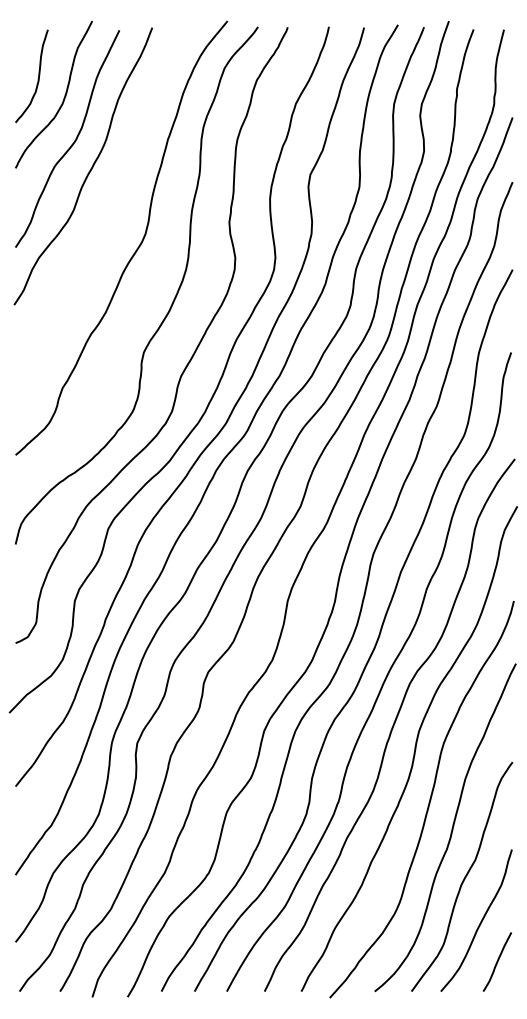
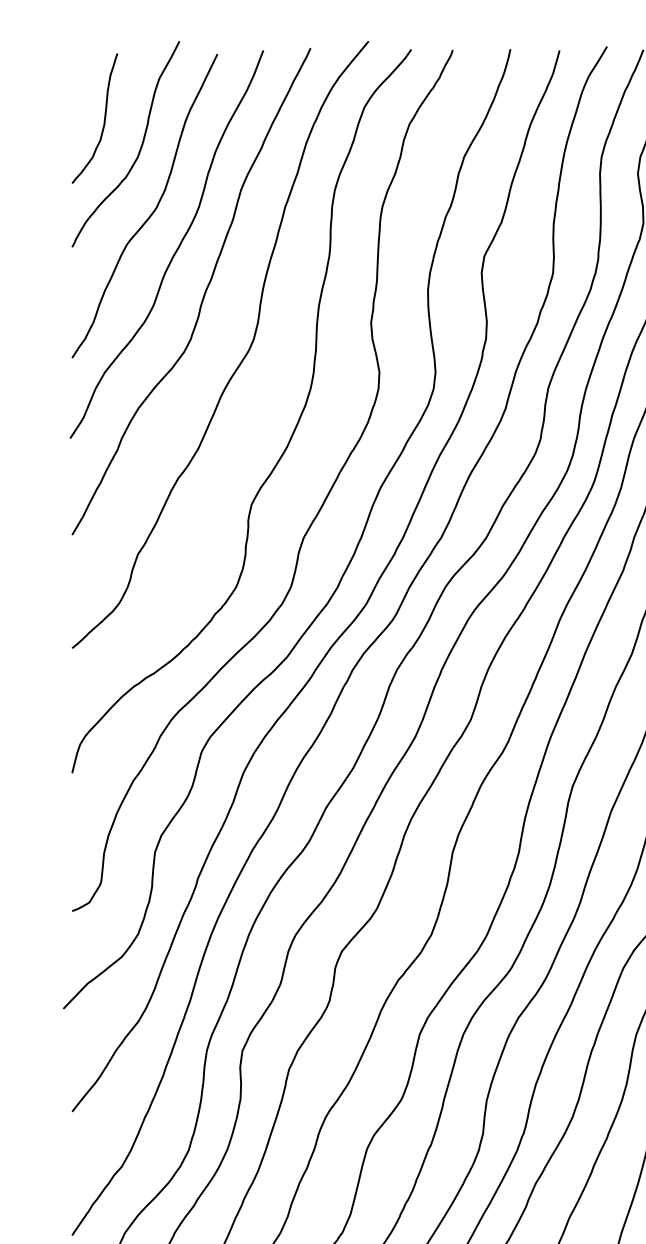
curve: (109, 201) -> (203, 293), added

